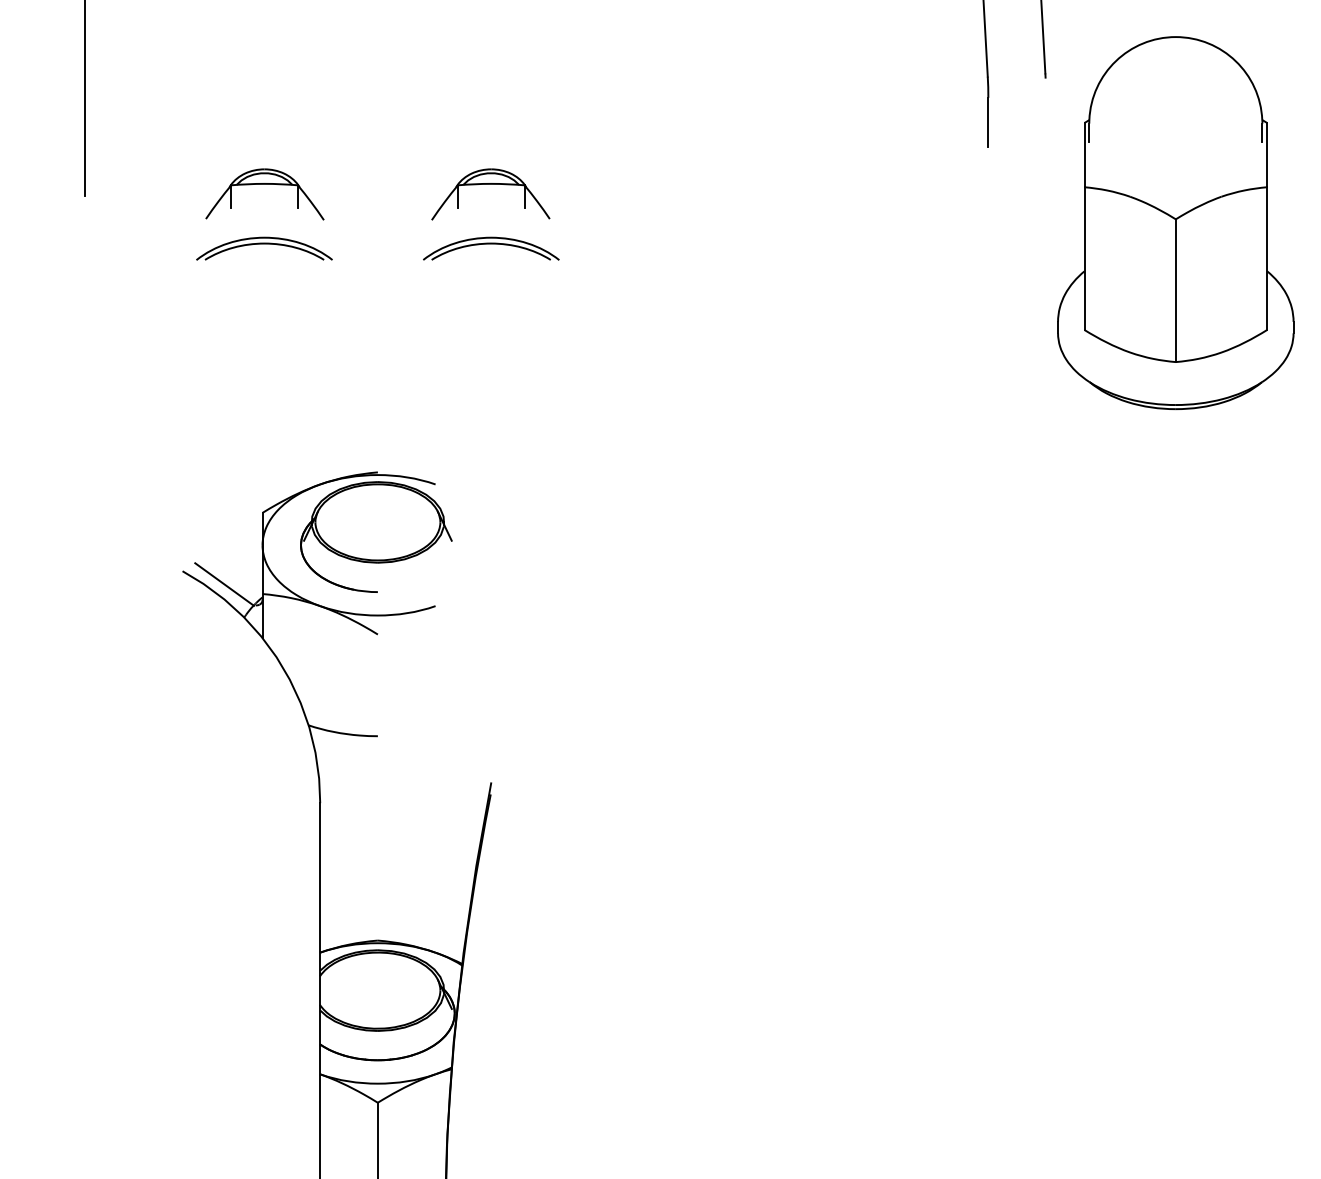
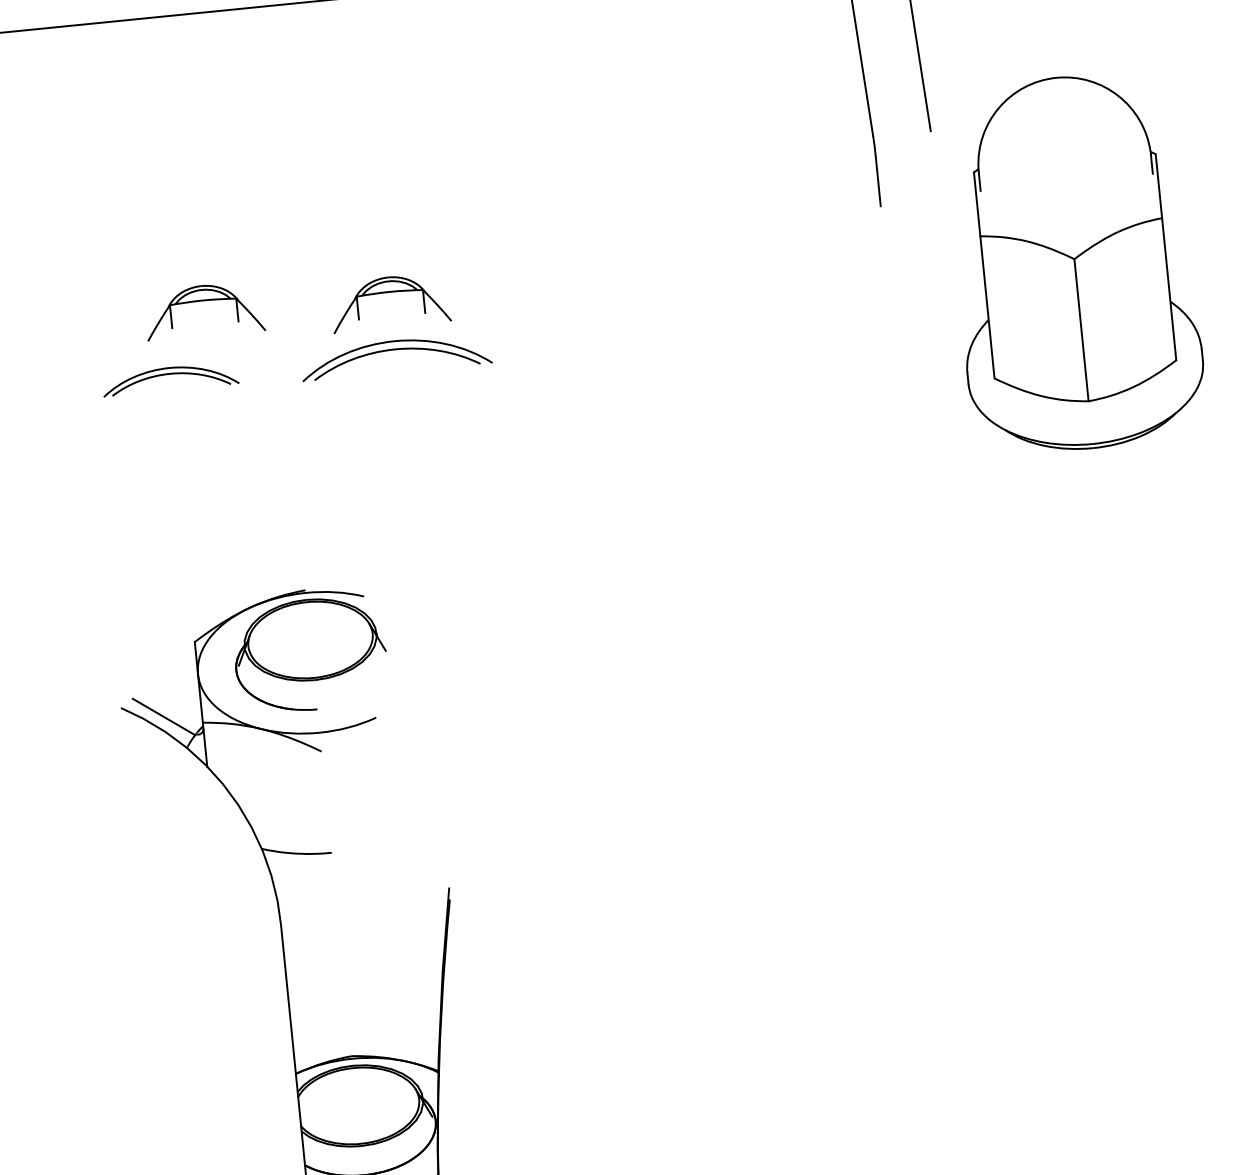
part: (264, 184) -> (202, 301), moved
part: (491, 248) -> (396, 356), size x1.4

